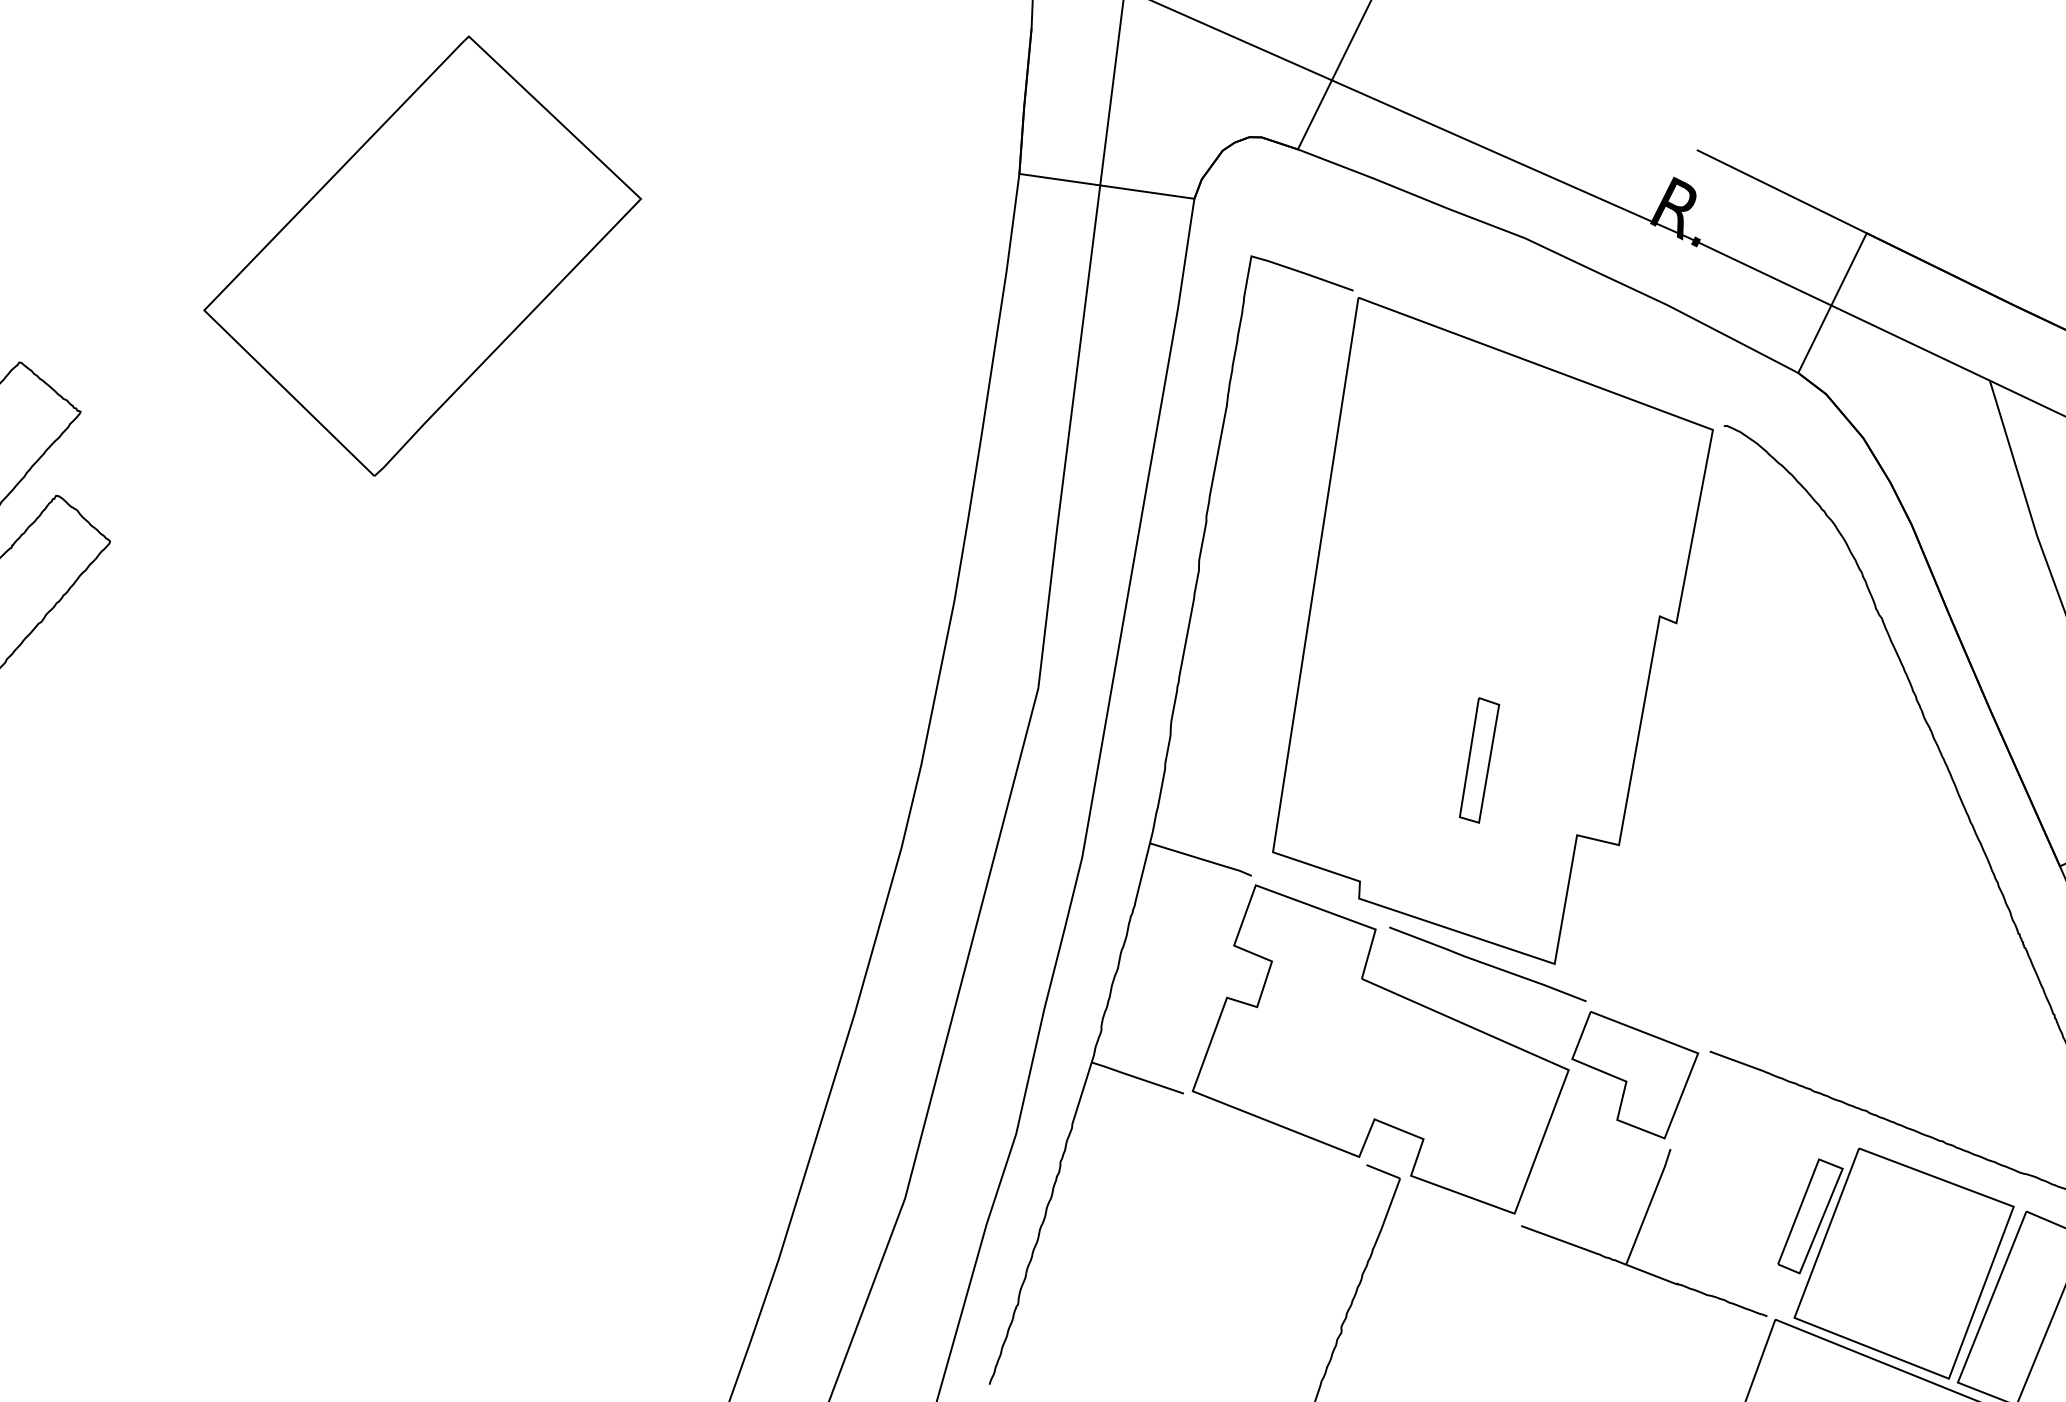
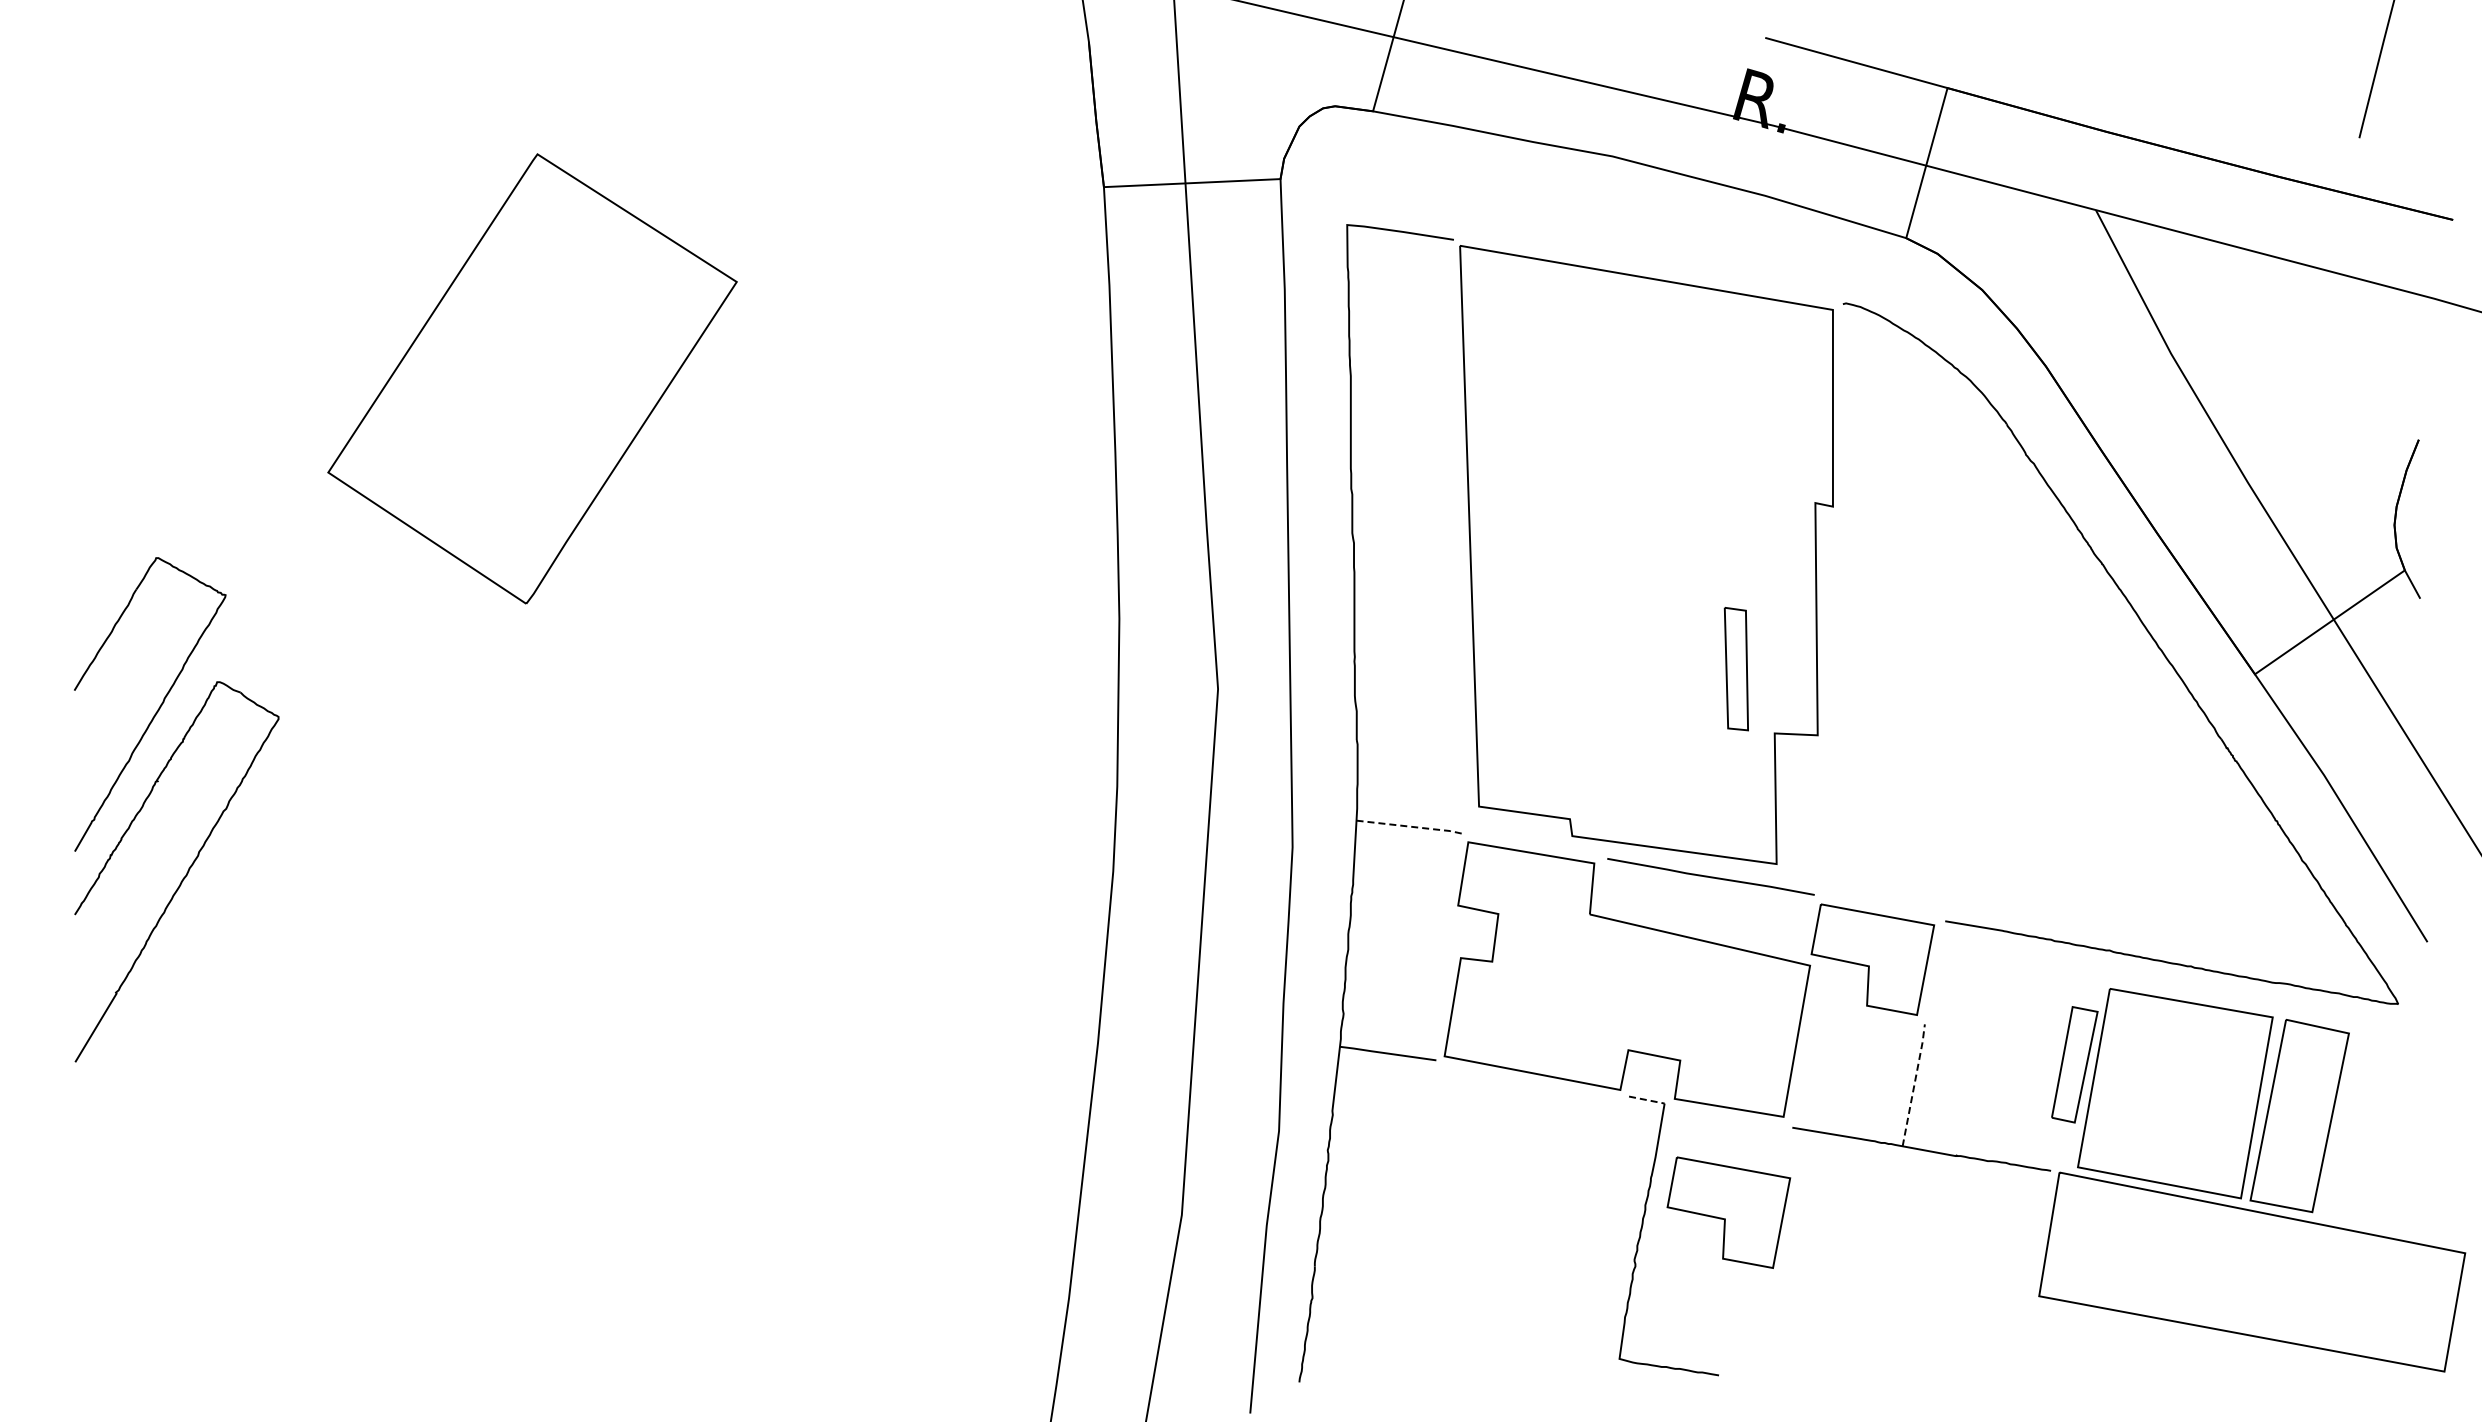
part: (1478, 760) -> (1735, 669), moved
line: (1201, 859) -> (1410, 826), solid -> dashed
line: (1383, 1172) -> (1647, 1100), solid -> dashed
line: (1649, 1206) -> (1914, 1084), solid -> dashed
part: (1442, 1297) -> (1728, 1212), added

